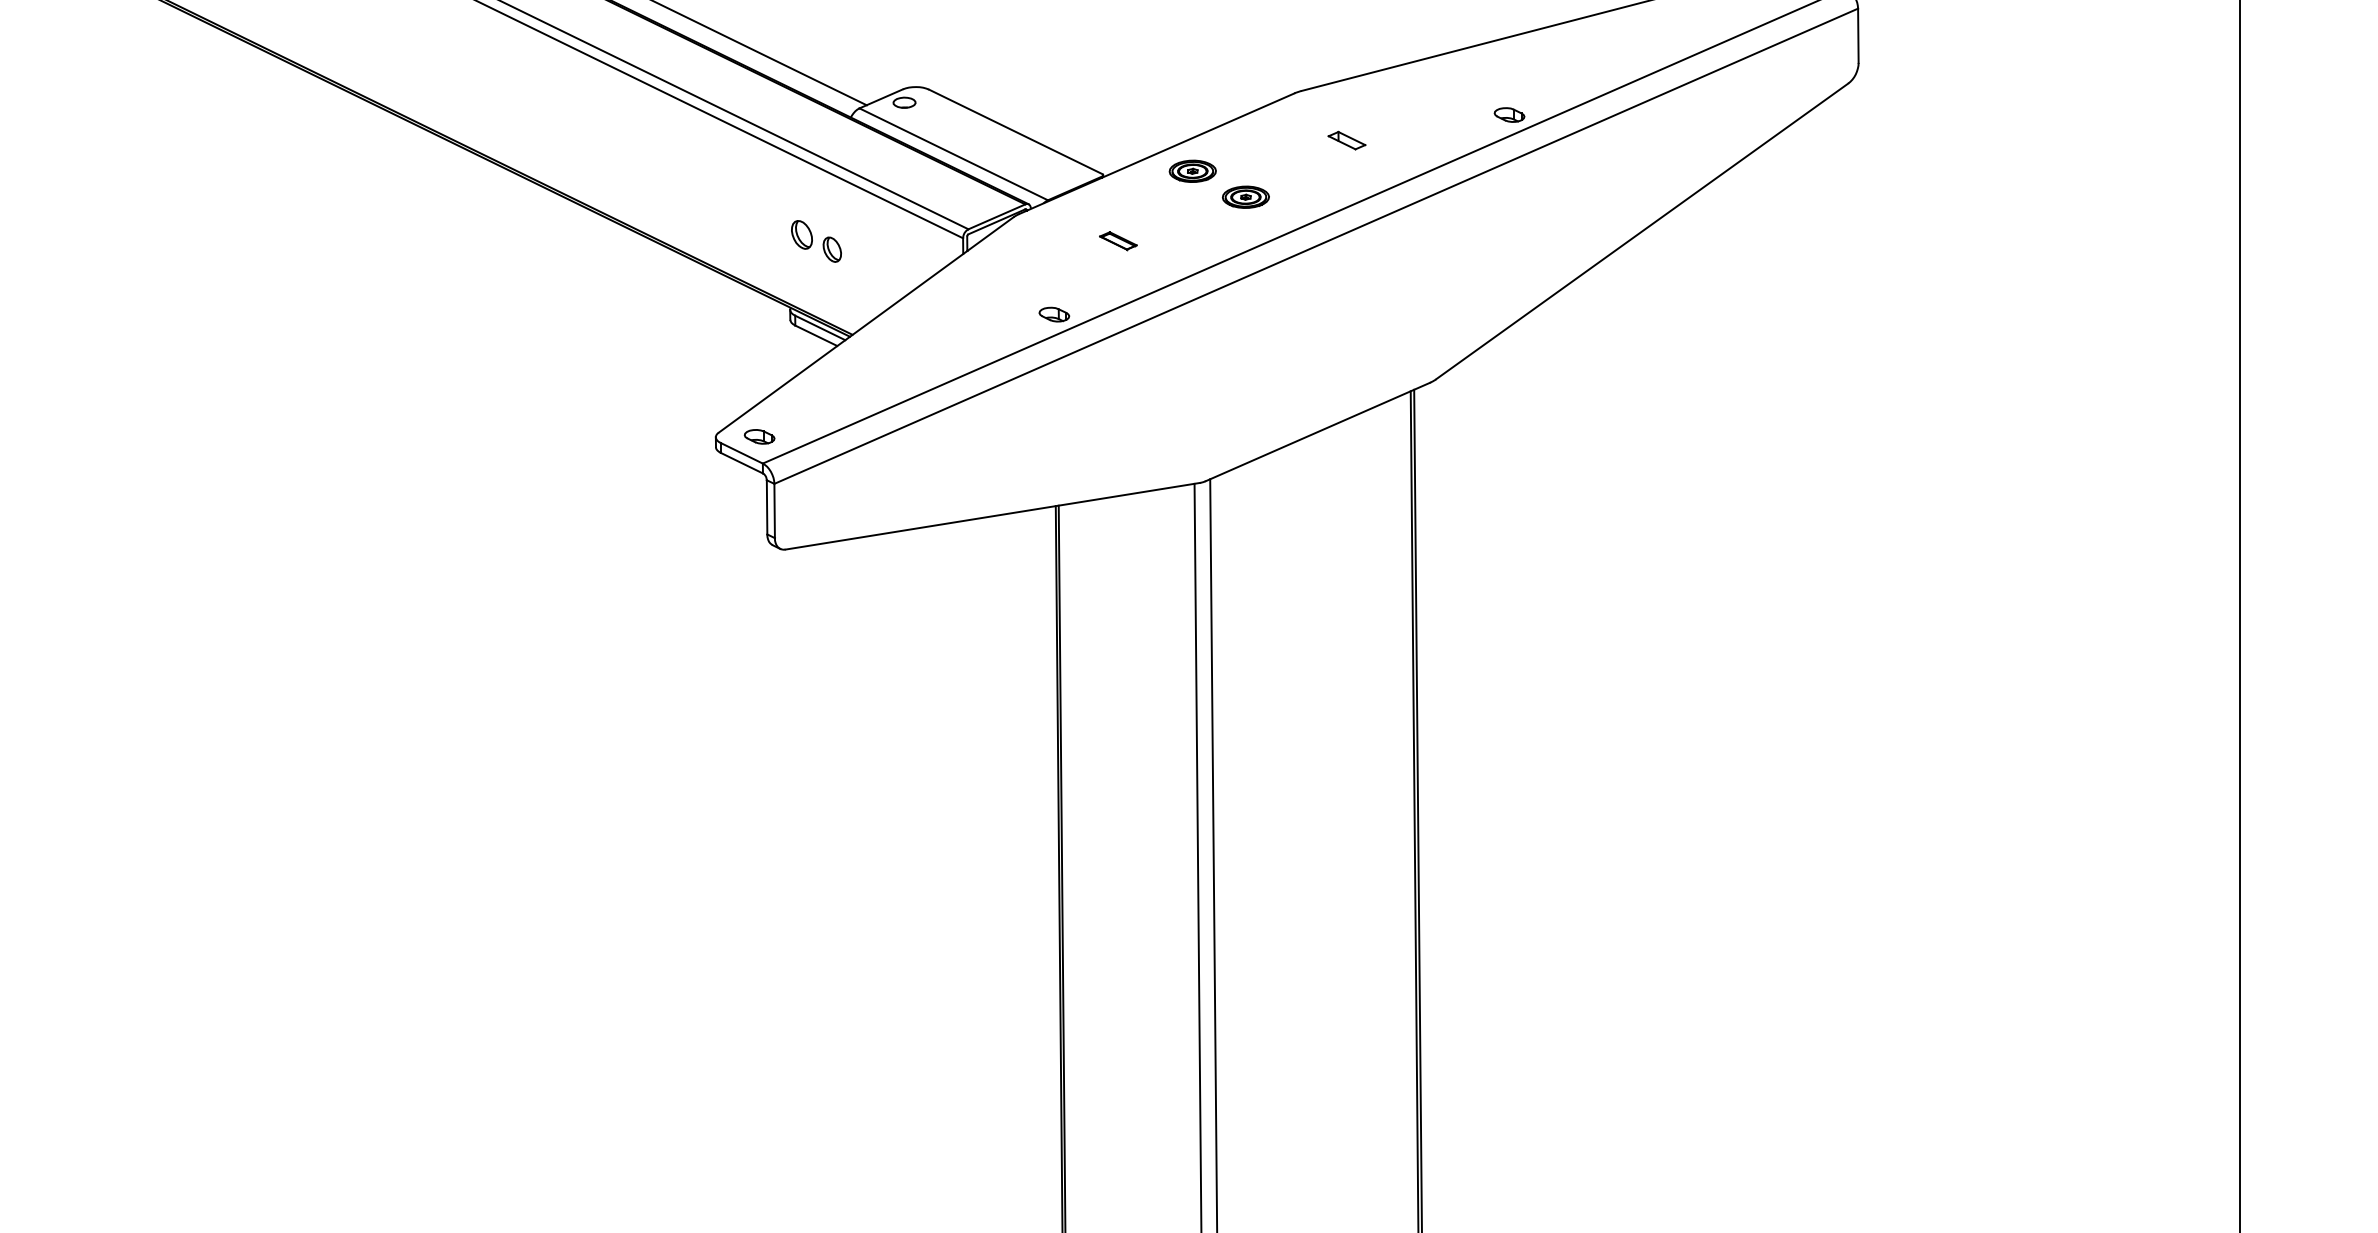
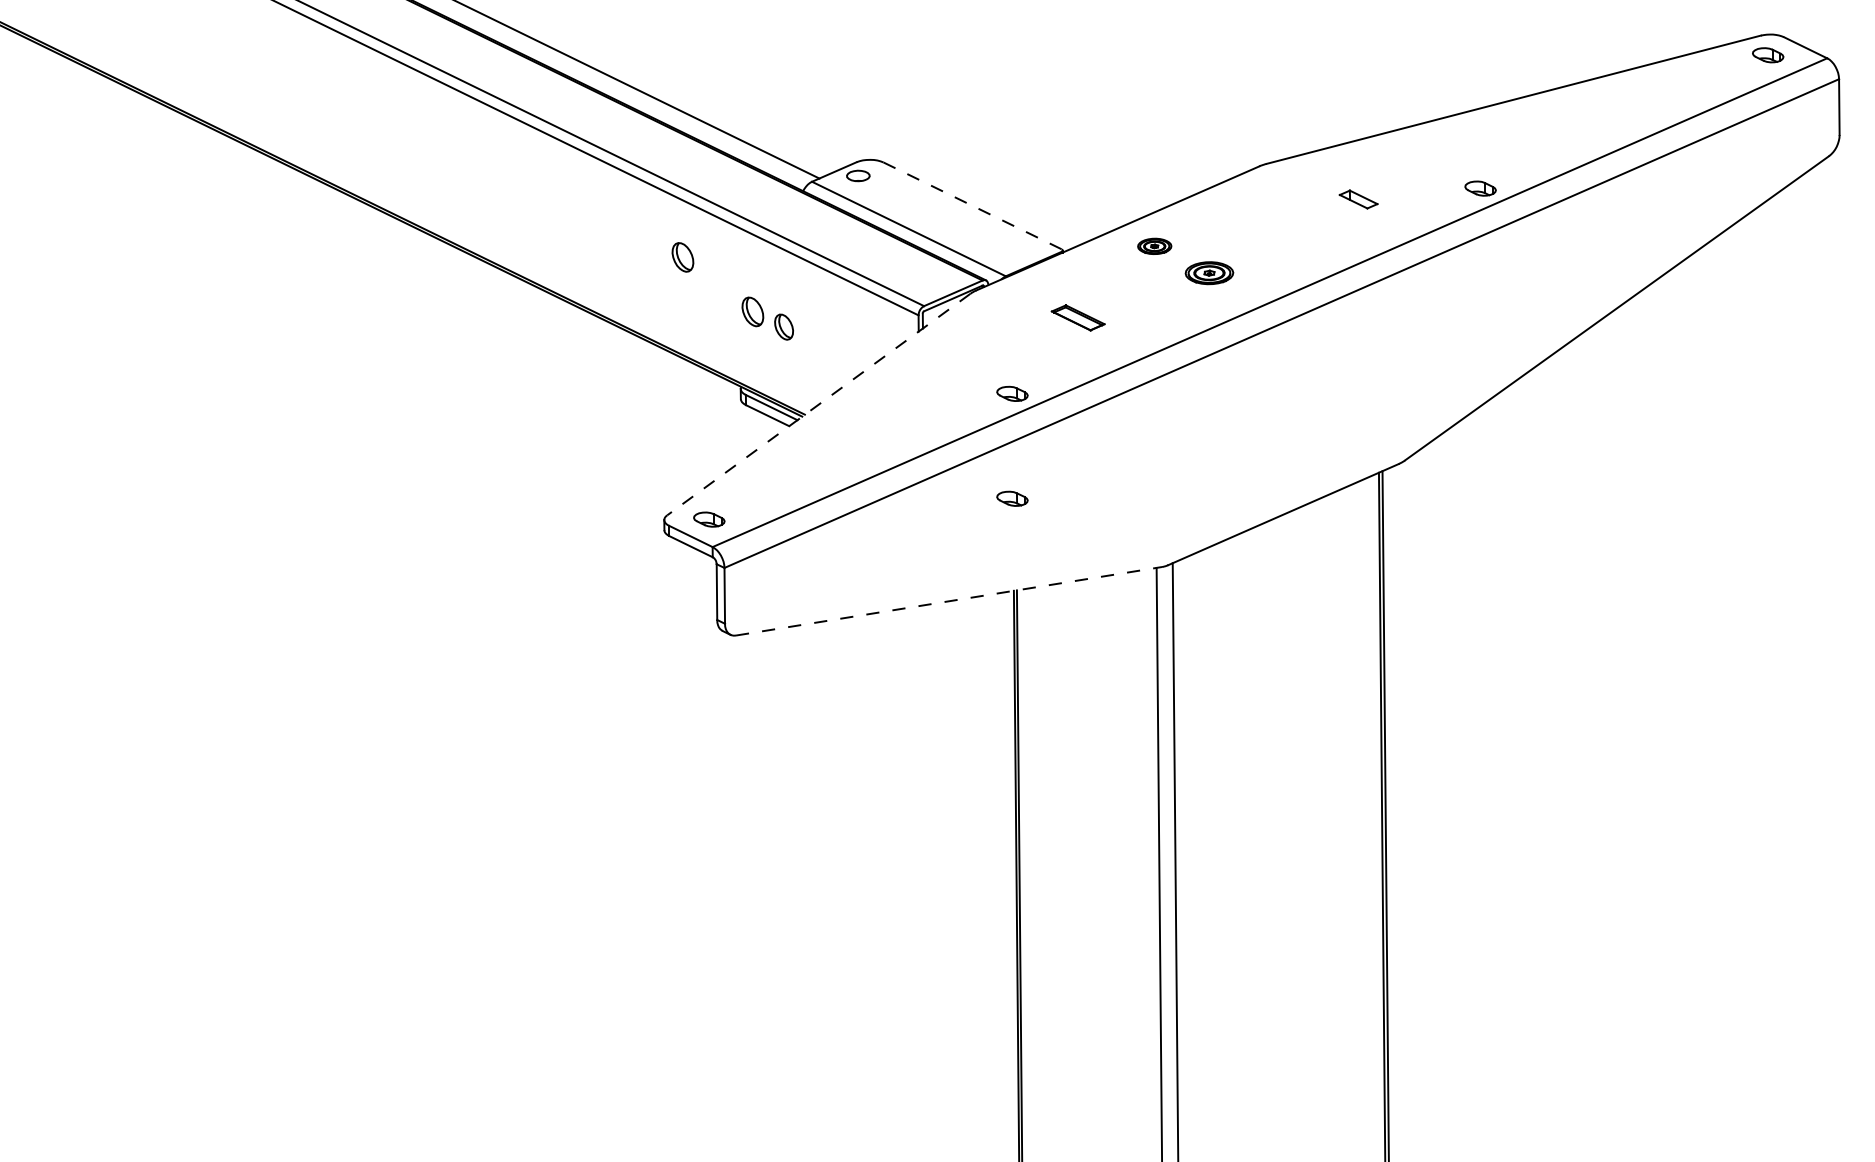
line: (1016, 132) -> (973, 206), solid -> dashed
part: (1346, 140) -> (1358, 199), moved
part: (1192, 170) -> (1154, 245), size x0.7
part: (733, 181) -> (682, 256), added
part: (1118, 241) -> (1078, 318), size x1.4
line: (865, 325) -> (818, 405), solid -> dashed
part: (1054, 416) -> (1012, 498), added
line: (992, 516) -> (948, 601), solid -> dashed

